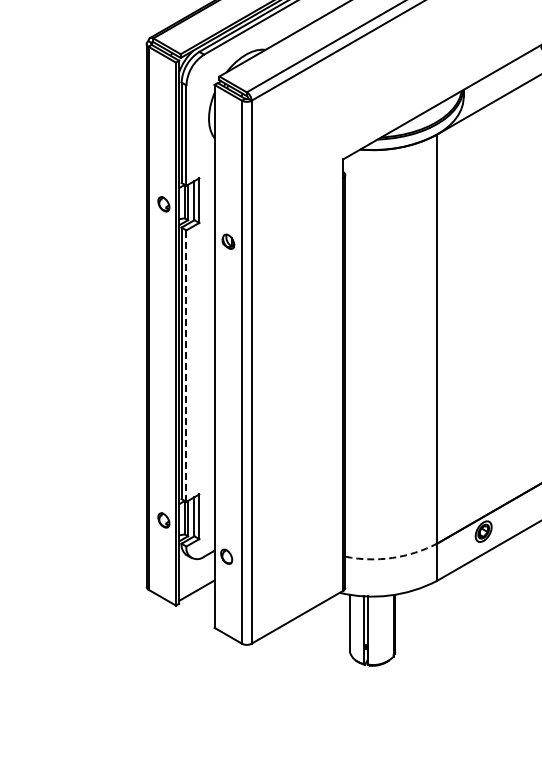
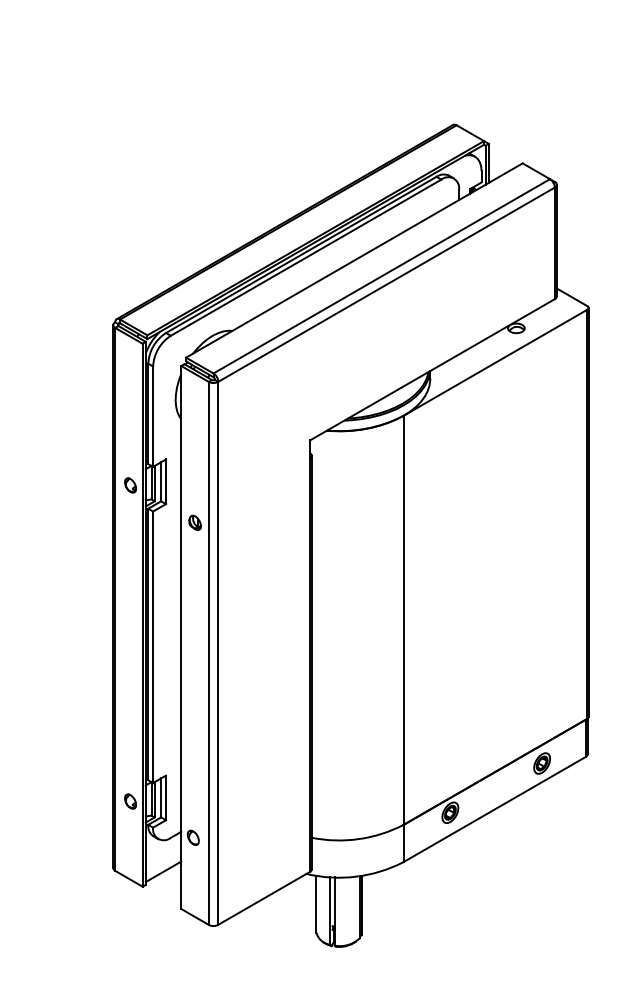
line: (186, 366) -> (153, 647), dashed -> solid
arc: (392, 558) -> (359, 839), dashed -> solid

